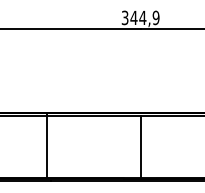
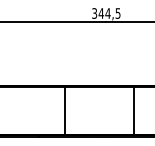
text: (155, 17) -> (117, 13), 344,9 -> 344,5
line: (47, 144) -> (65, 109), moved
line: (140, 146) -> (134, 110), moved

